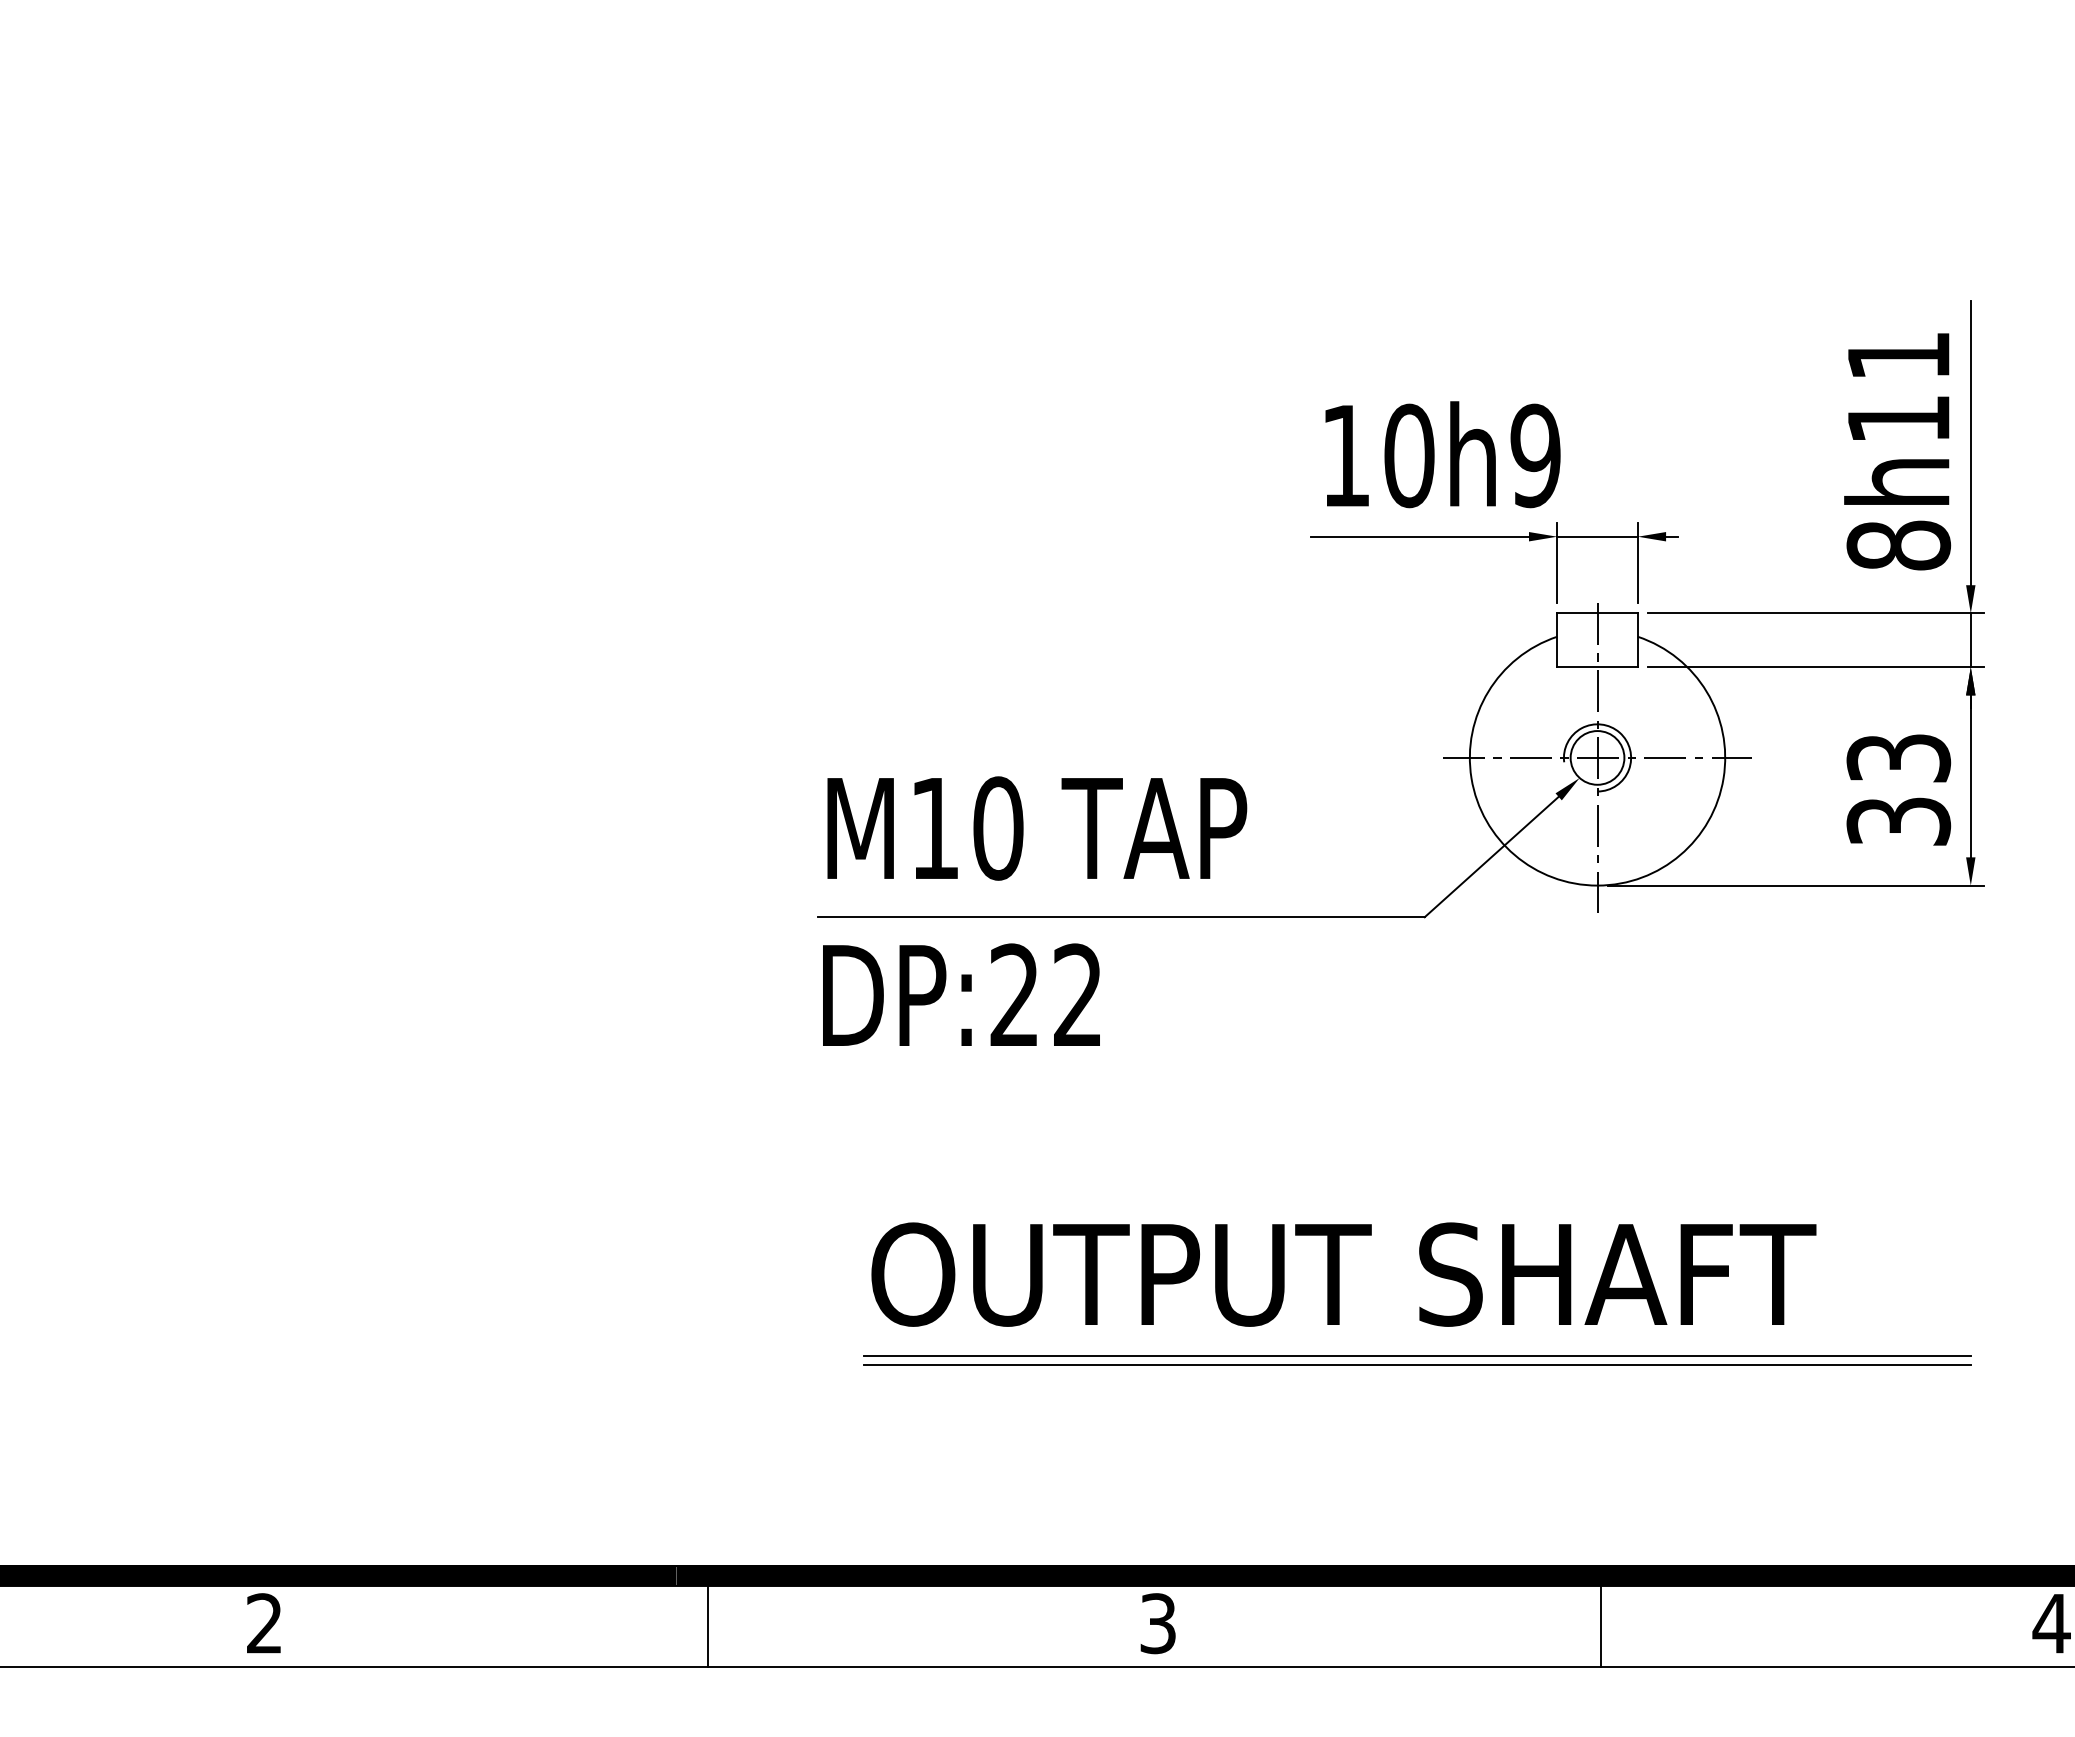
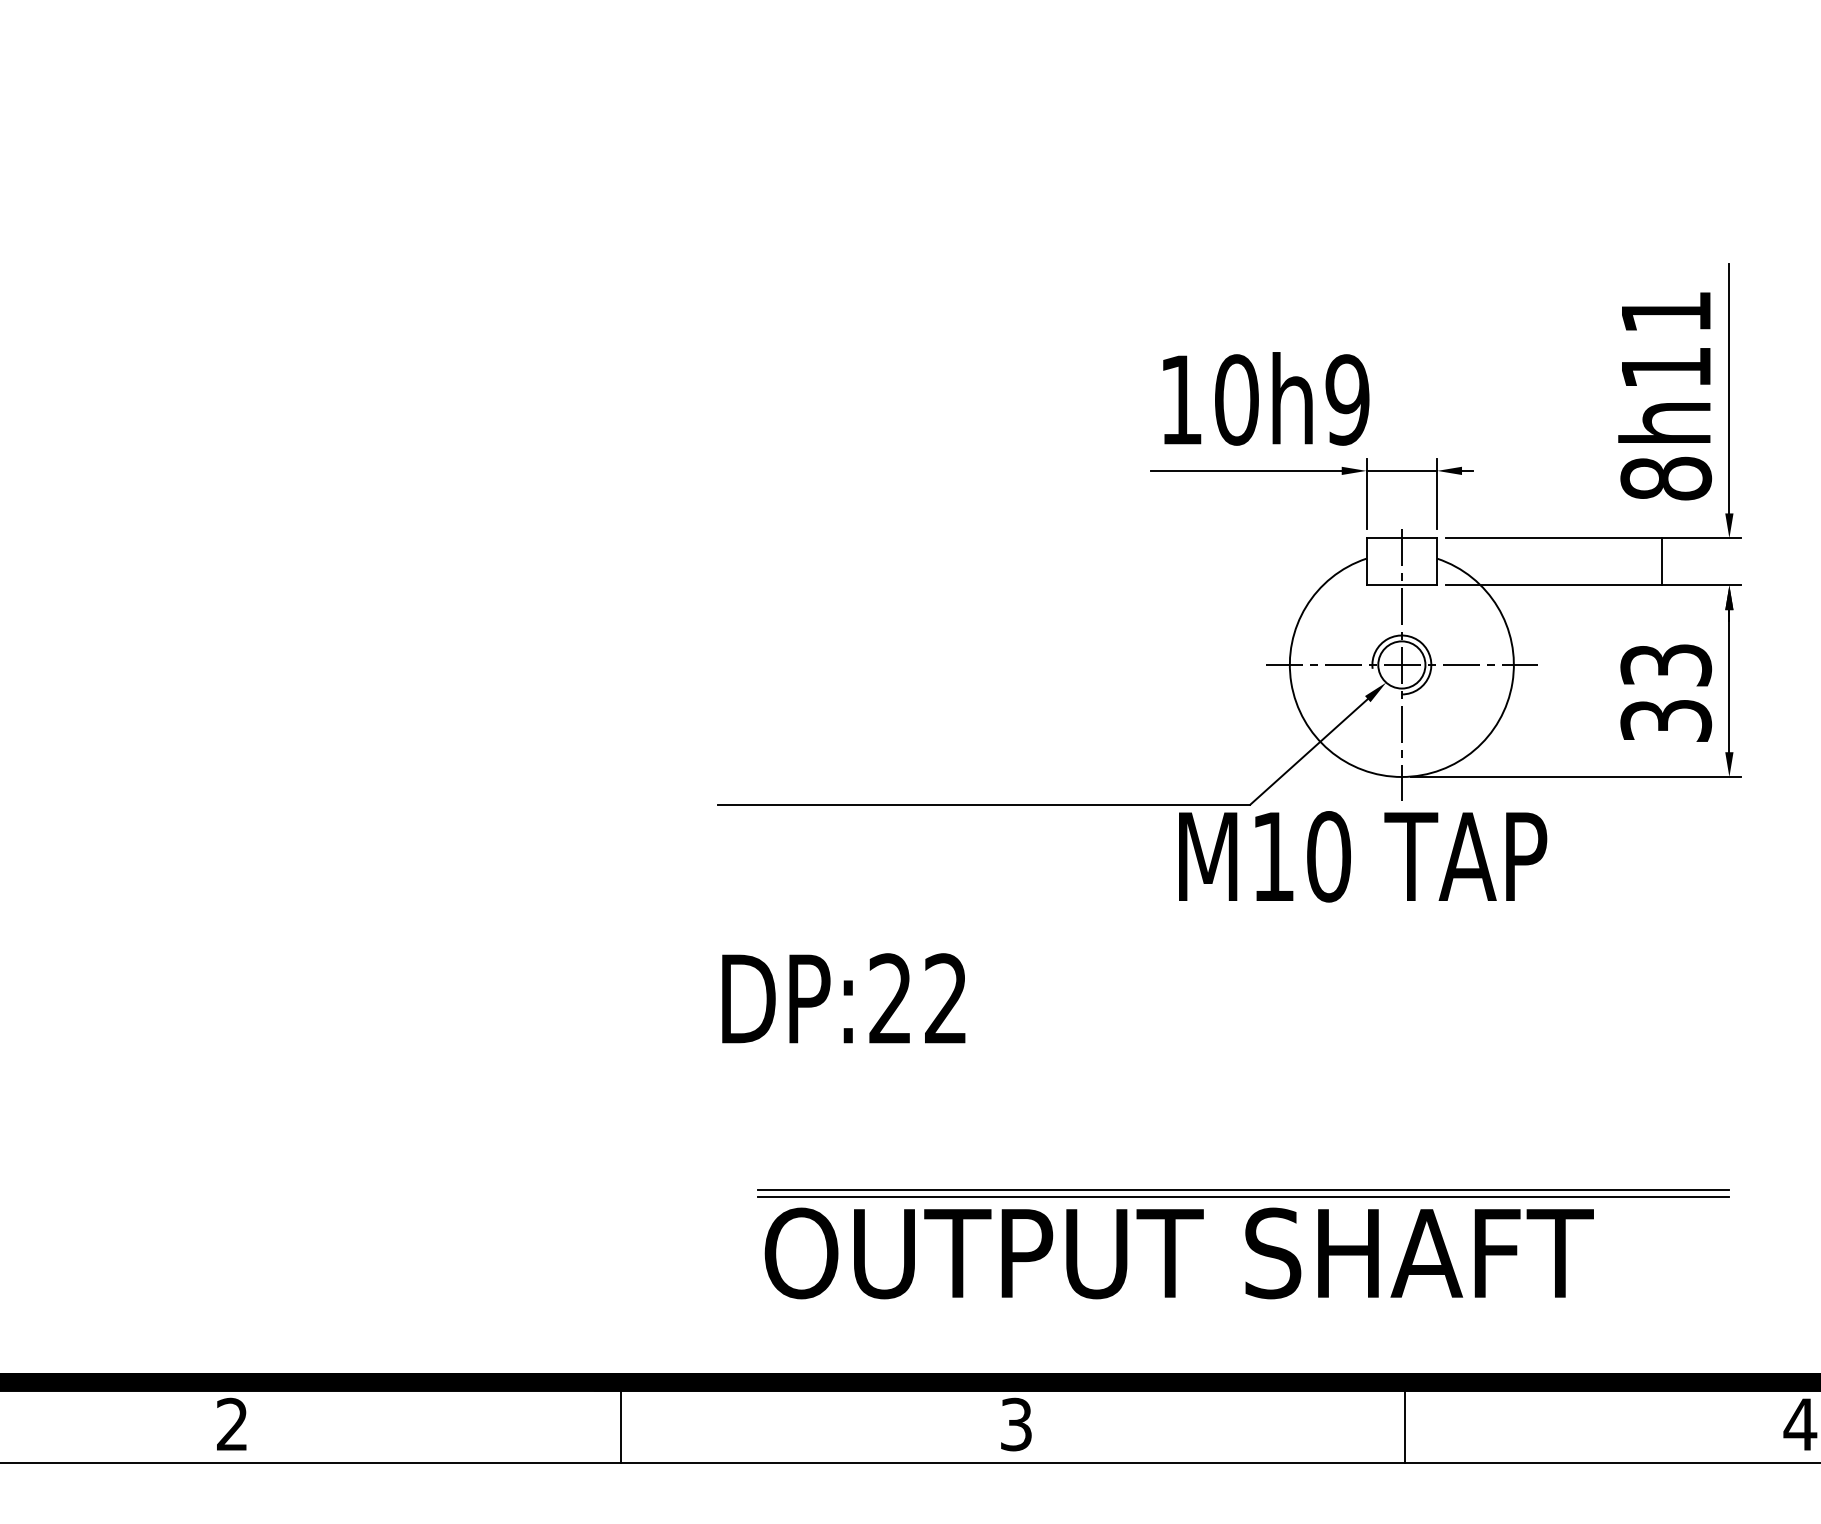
line: (1970, 640) -> (1661, 561), moved
text: (1037, 828) -> (1363, 856), moved
text: (961, 994) -> (843, 998), moved
text: (1343, 1274) -> (1178, 1253), moved

